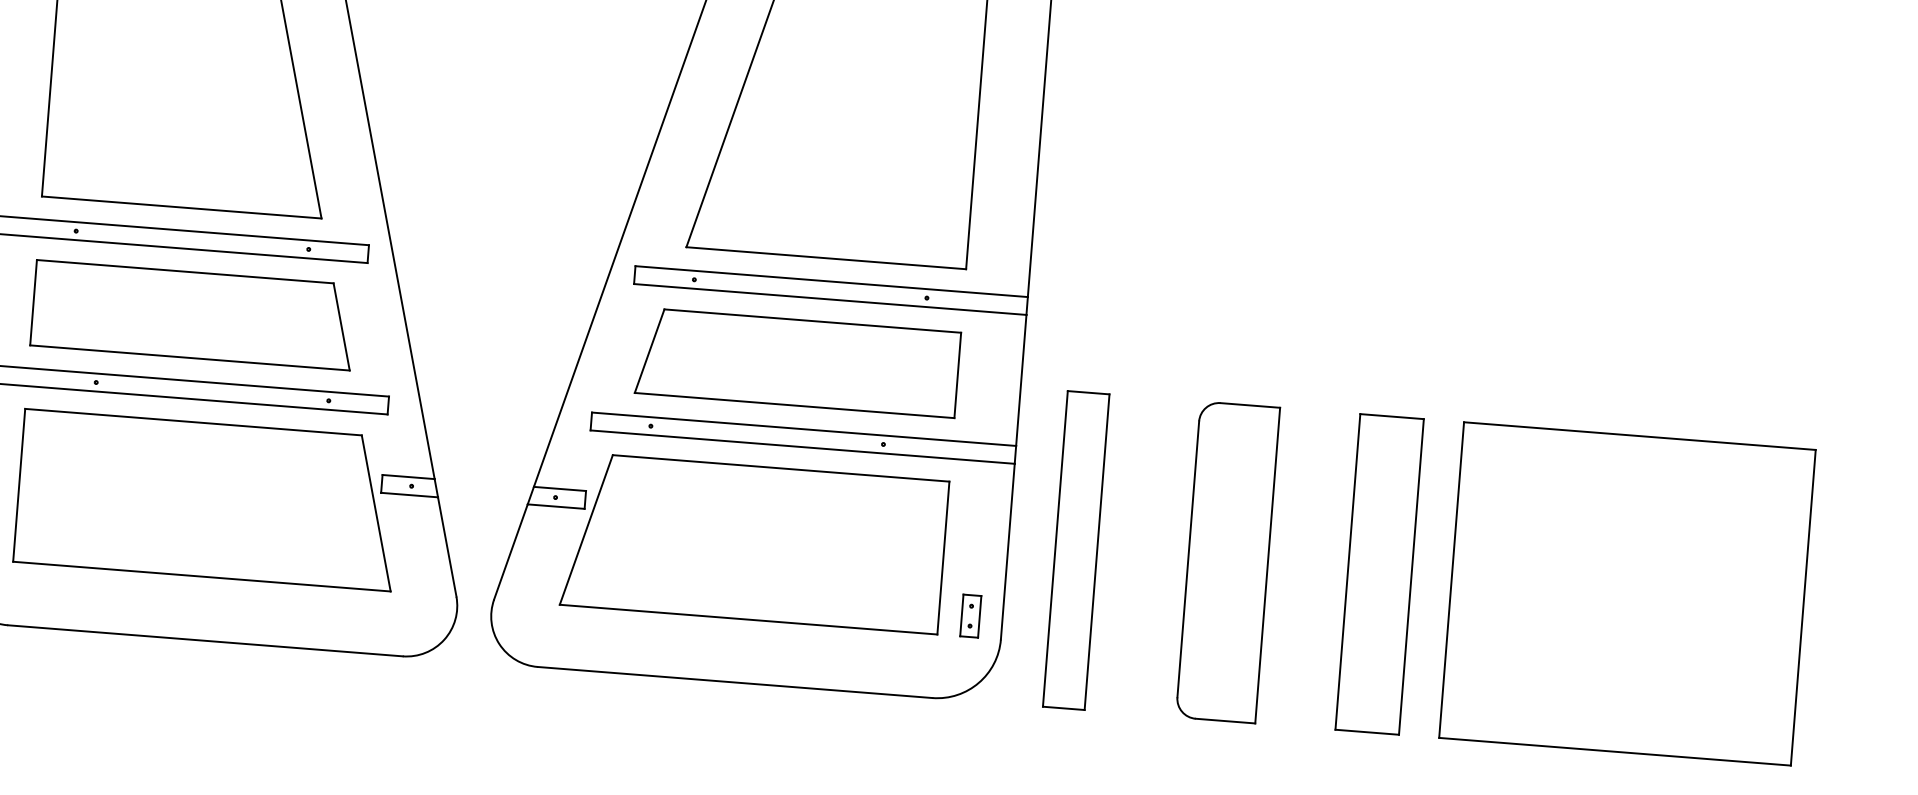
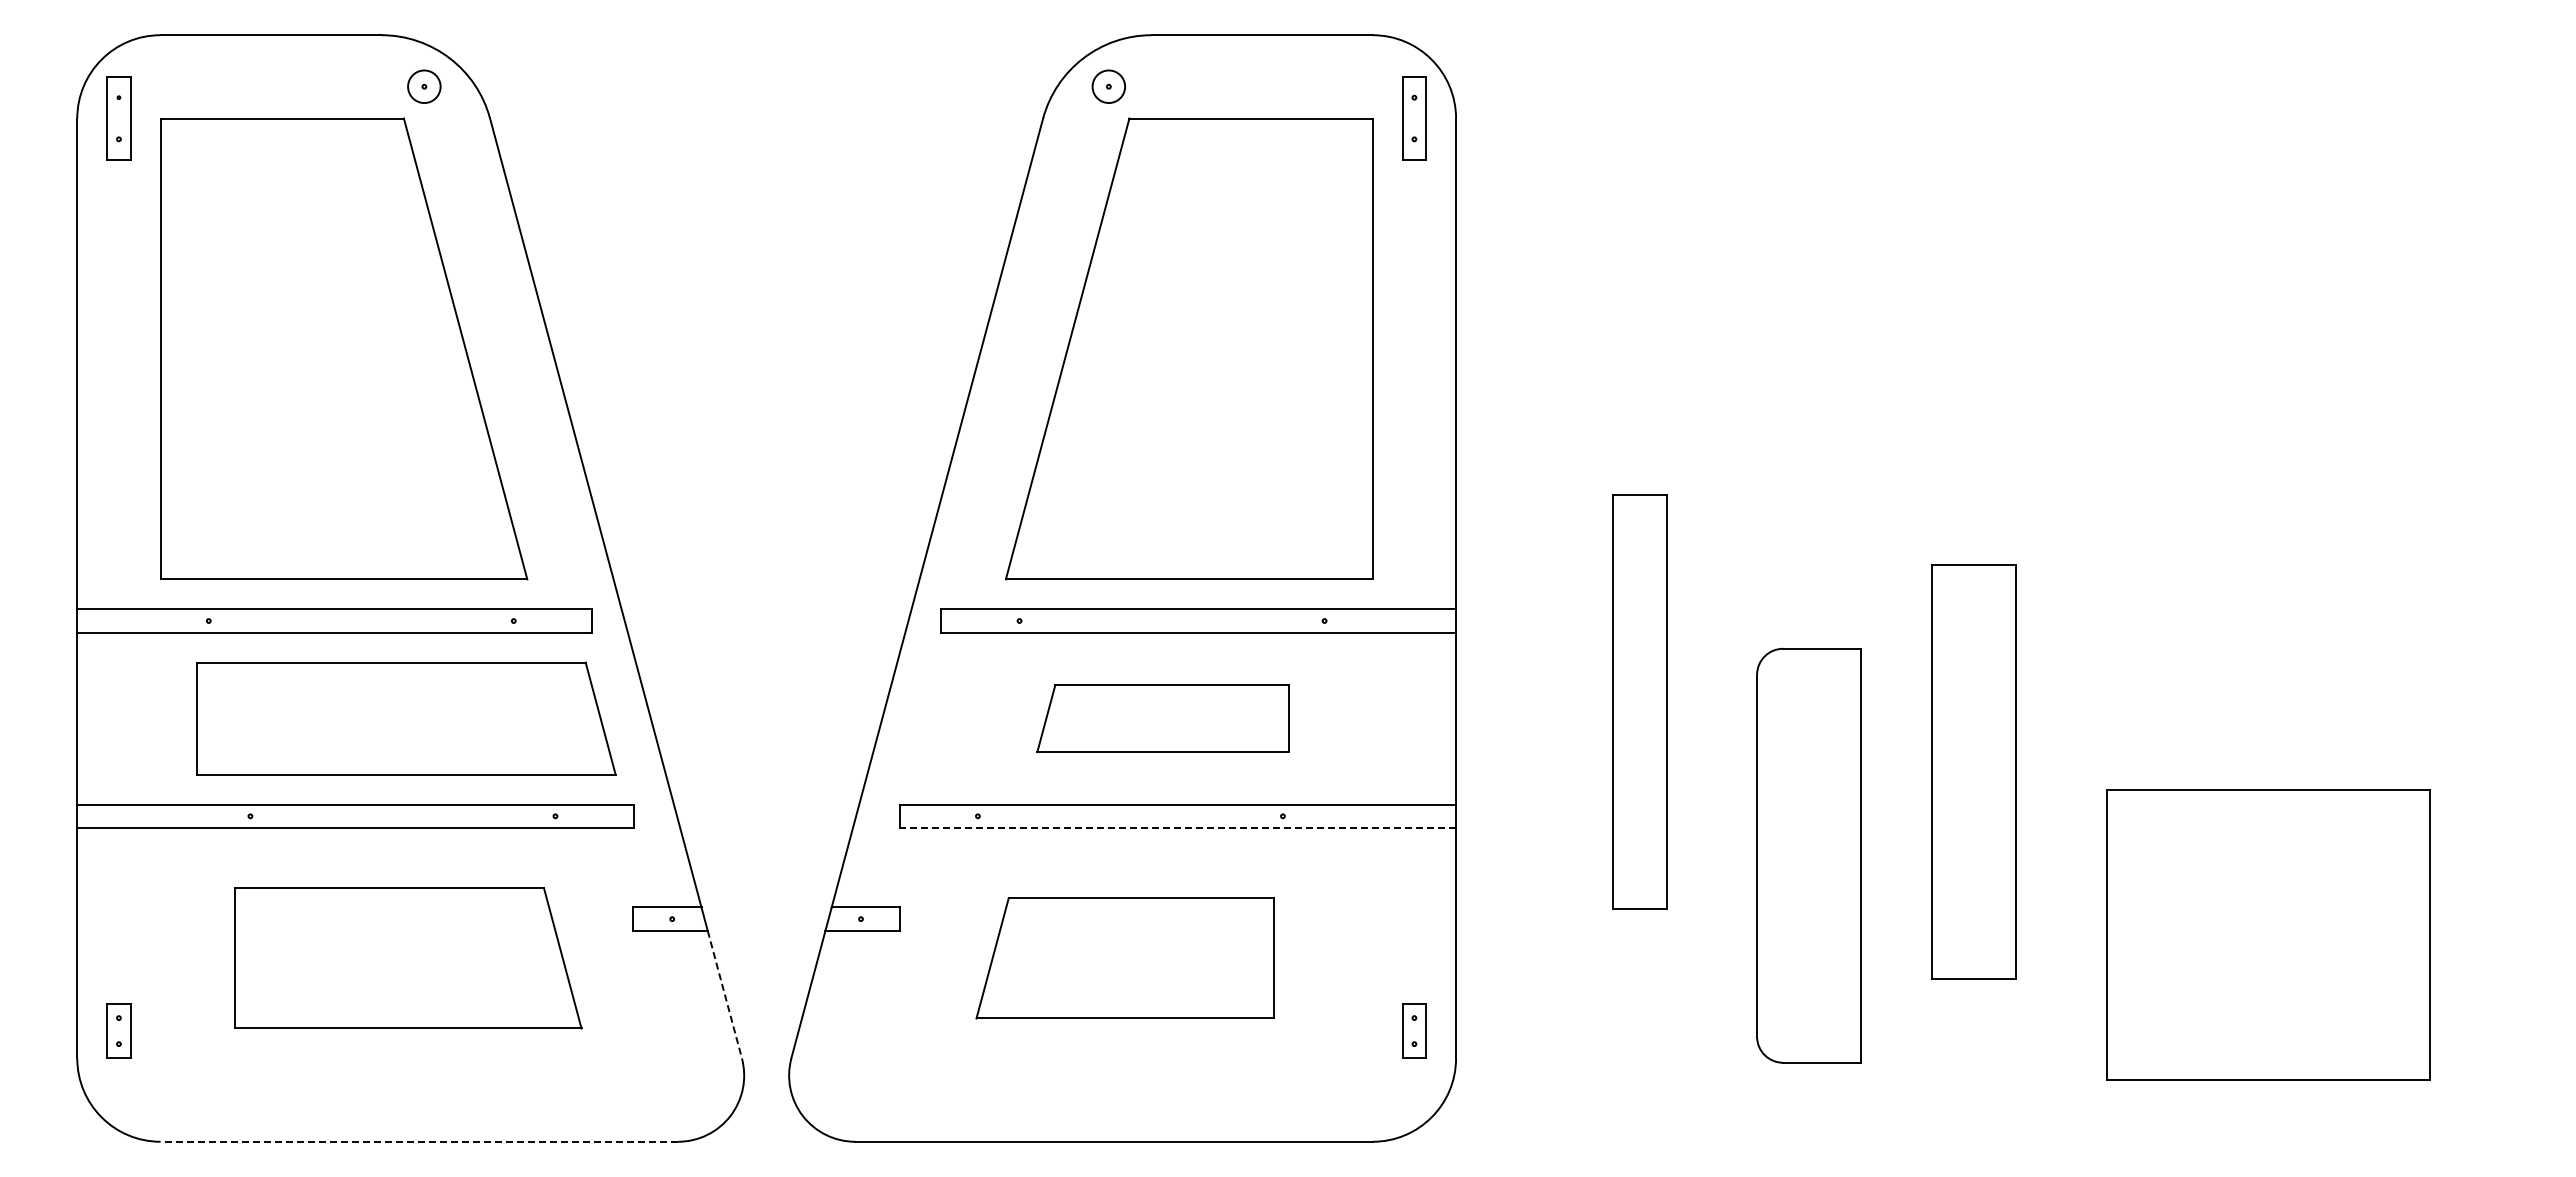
part: (193, 315) -> (406, 718), moved
part: (797, 362) -> (1162, 718), size x0.6
line: (802, 447) -> (1177, 828), solid -> dashed
part: (208, 500) -> (408, 958), size x0.7
part: (754, 543) -> (1124, 958), size x0.6
line: (447, 547) -> (725, 995), solid -> dashed
part: (1075, 550) -> (1639, 701), moved
part: (1227, 562) -> (1808, 855), moved
part: (1379, 574) -> (1973, 771), moved
part: (1627, 593) -> (2267, 934), size x0.7
line: (205, 640) -> (419, 1141), solid -> dashed

